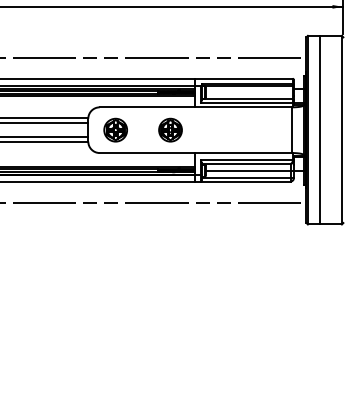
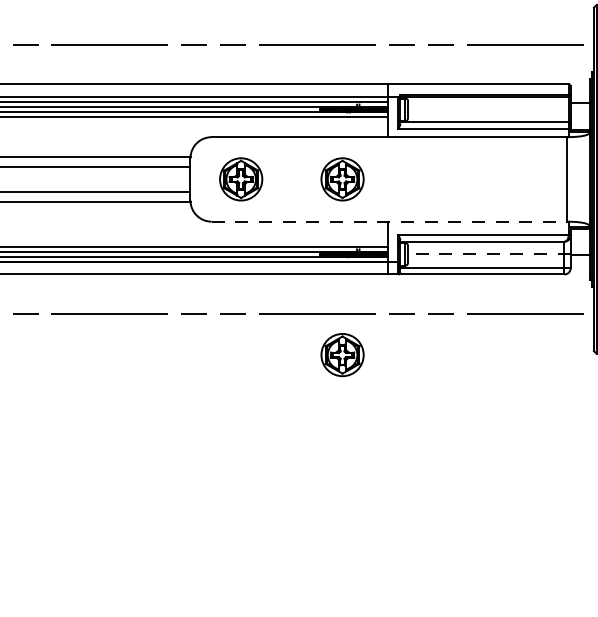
line: (195, 153) -> (388, 222), solid -> dashed
line: (249, 170) -> (488, 253), solid -> dashed
part: (170, 224) -> (342, 353), added

